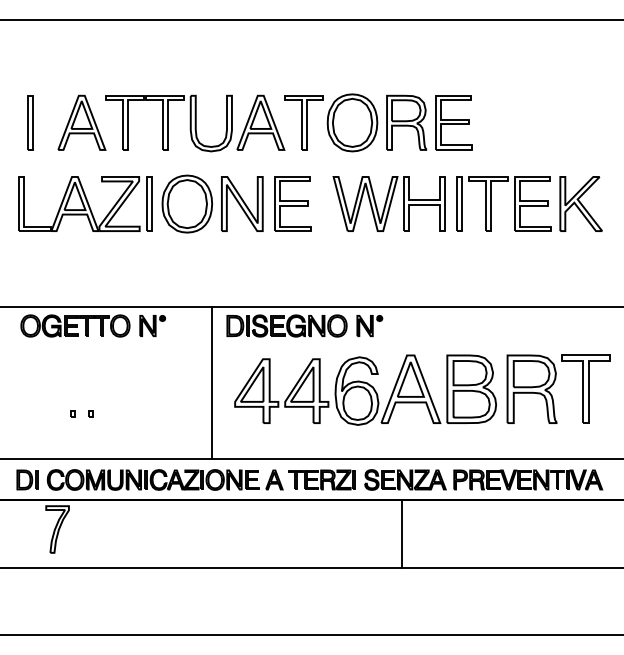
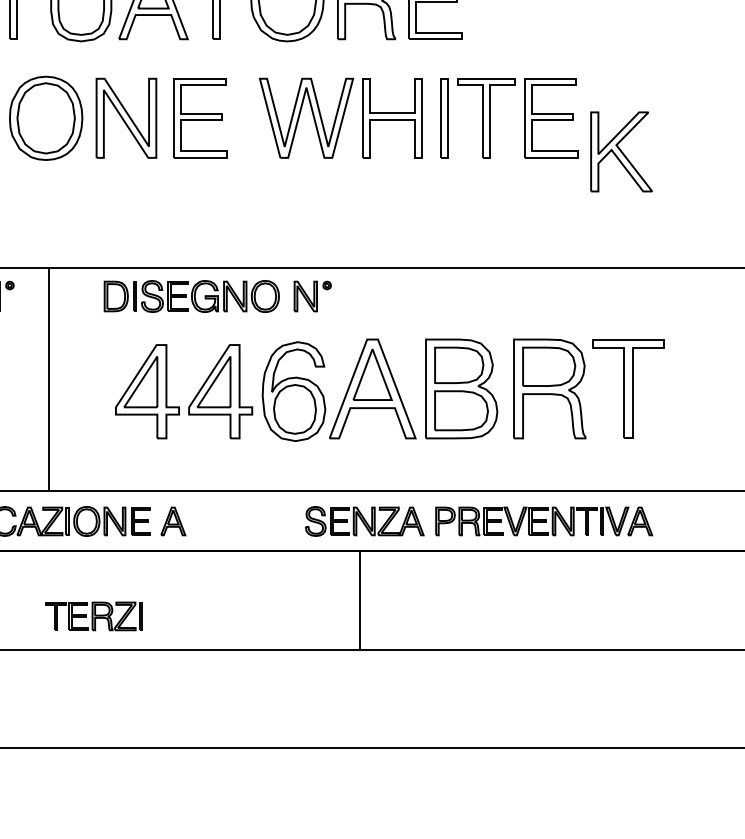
part: (580, 203) -> (620, 151), moved
line: (211, 382) -> (49, 379), moved
part: (321, 479) -> (93, 615), moved

